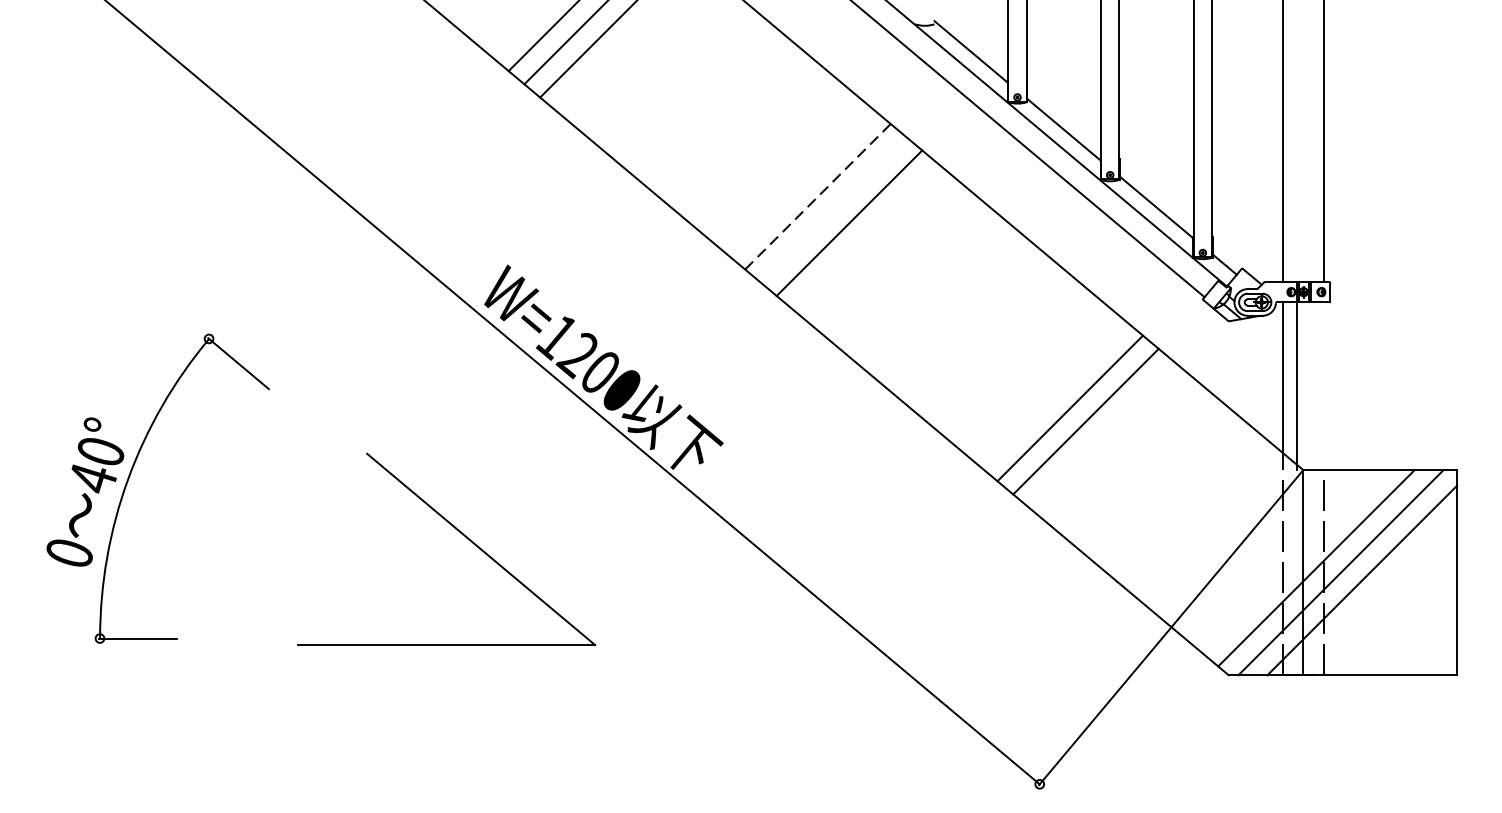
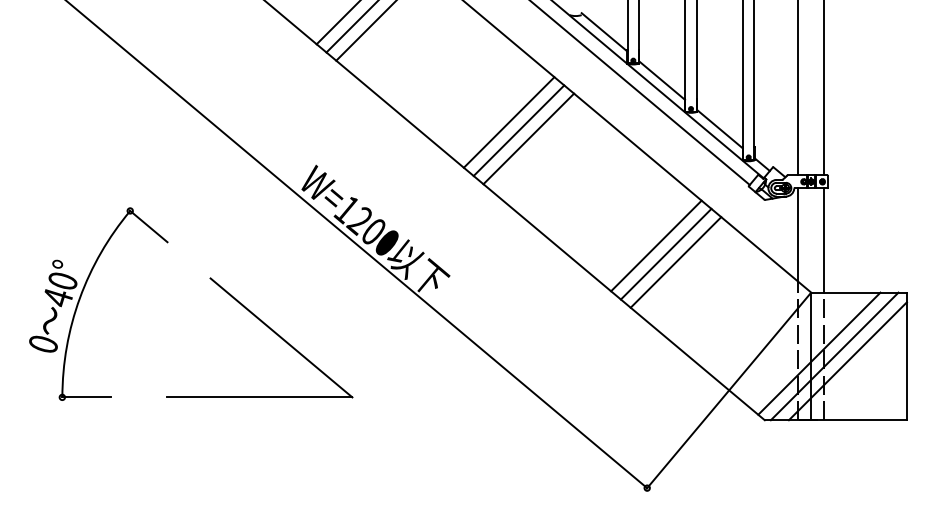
line: (818, 196) -> (509, 122), dashed -> solid
line: (832, 209) -> (518, 130), added
line: (1297, 386) -> (824, 240), moved
line: (1054, 394) -> (656, 245), added
part: (460, 534) -> (268, 328), moved

